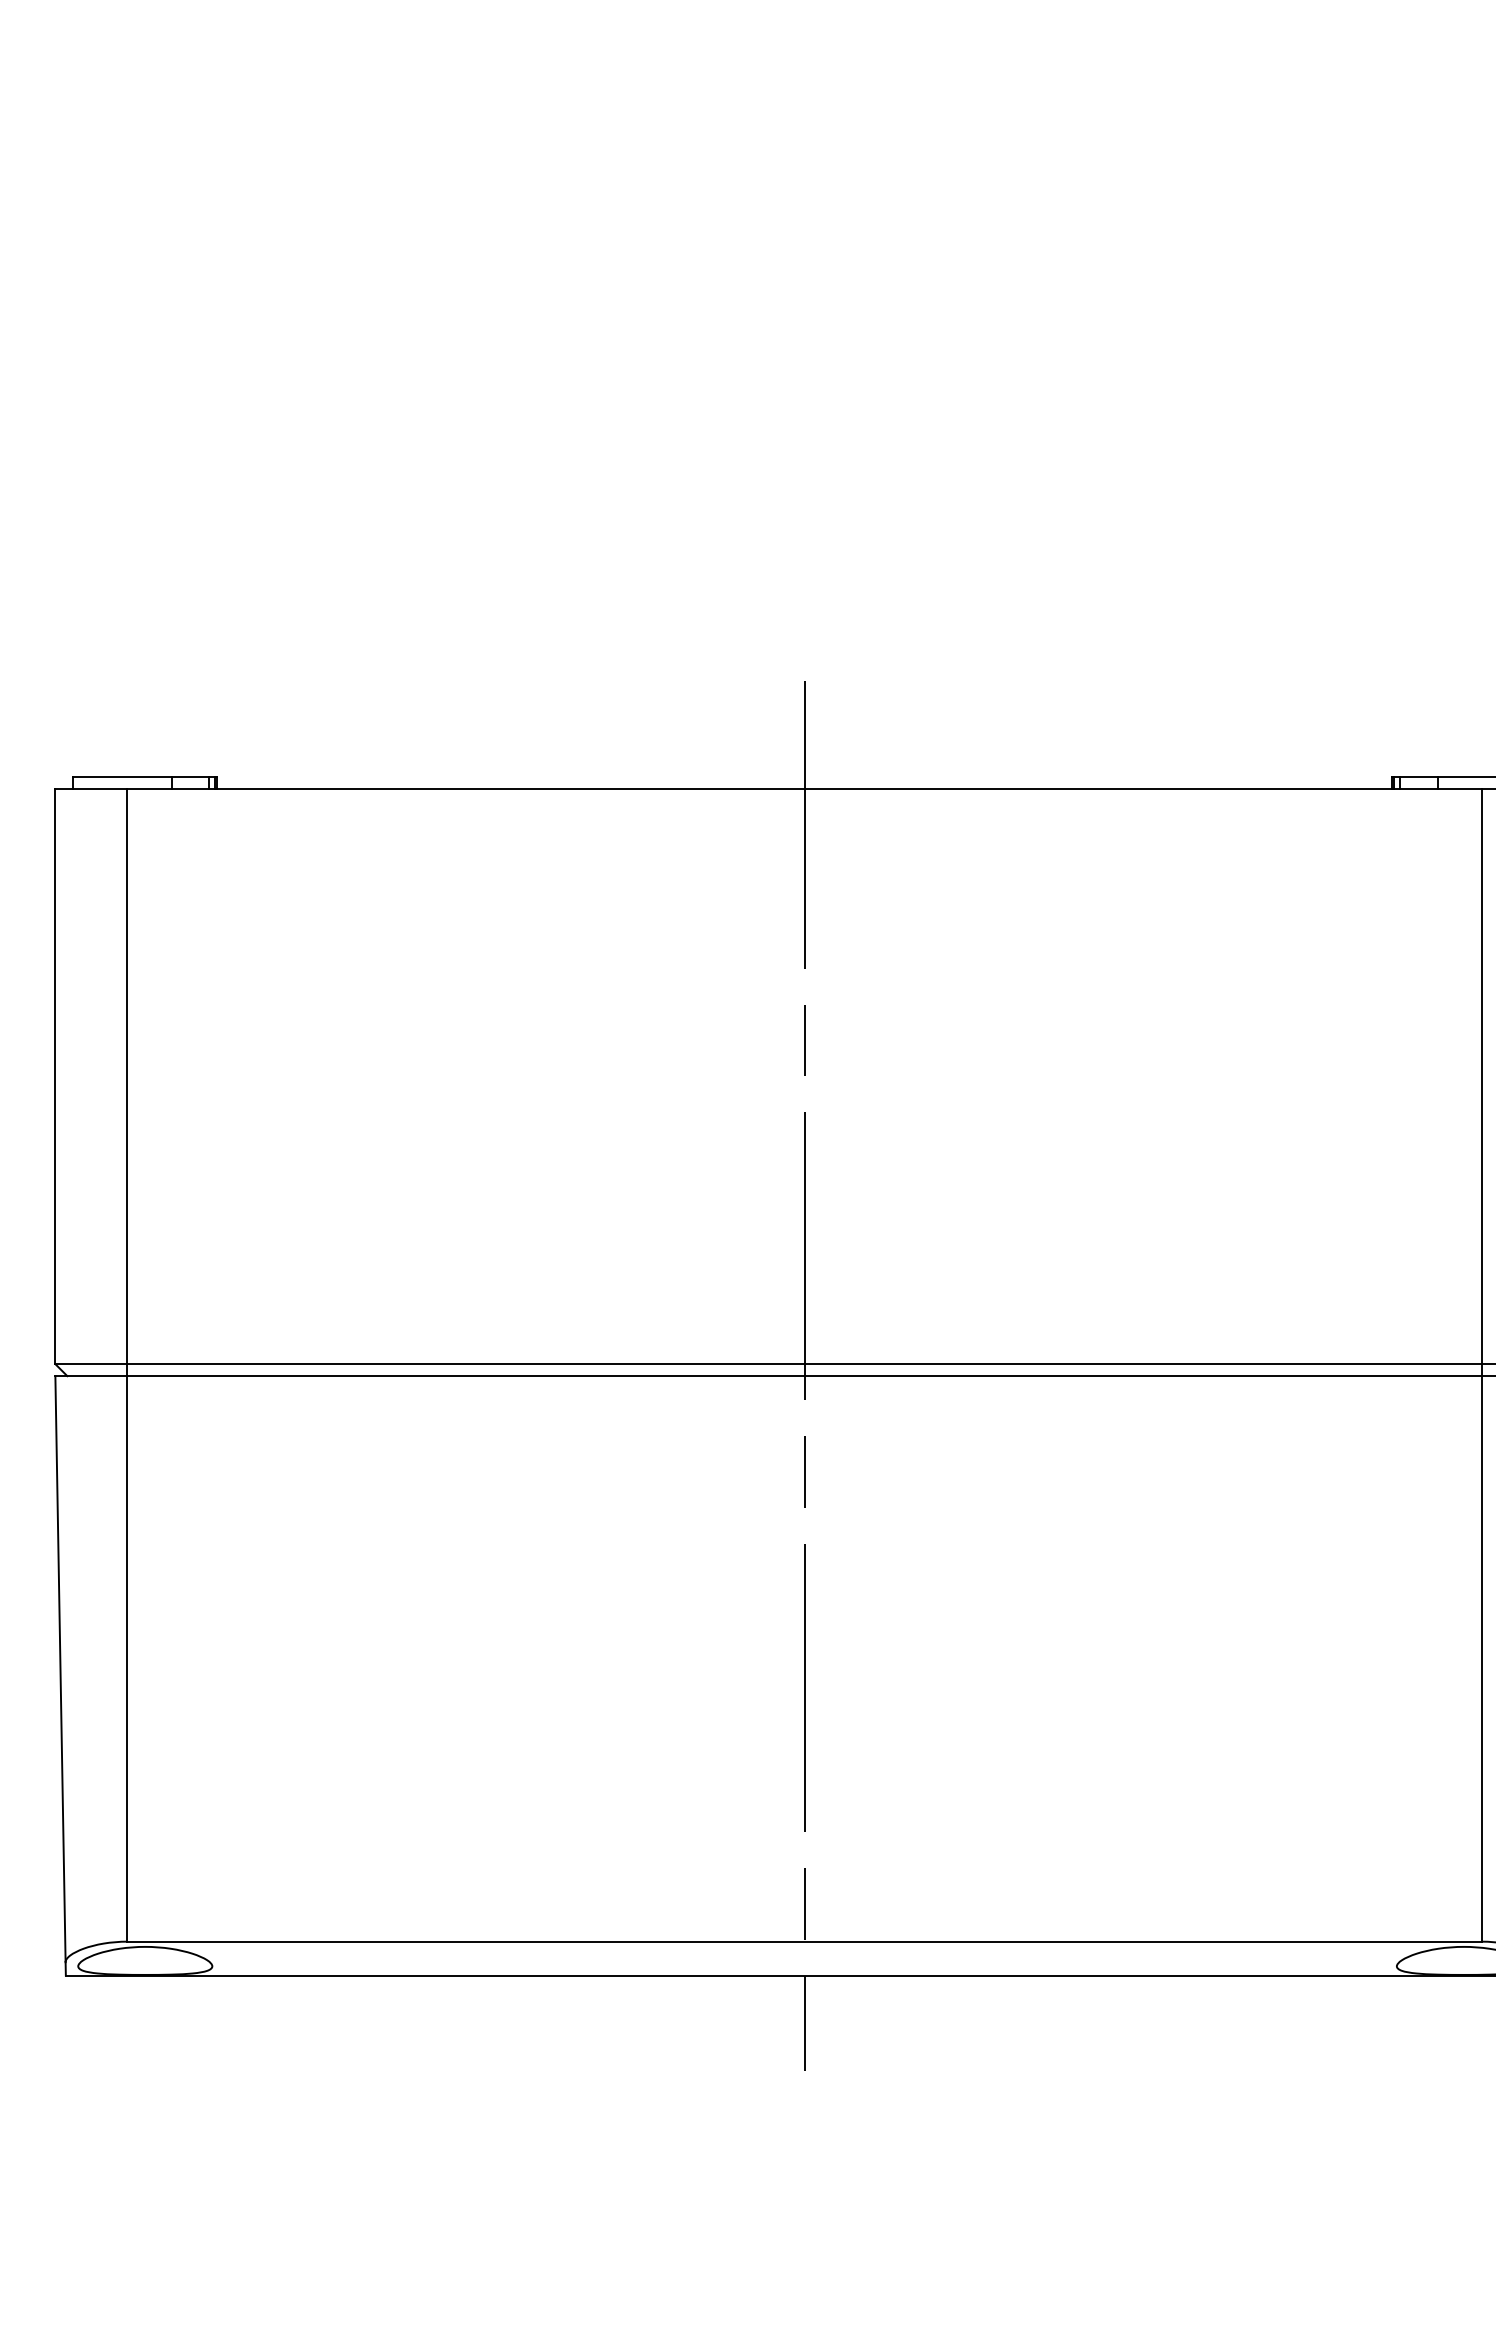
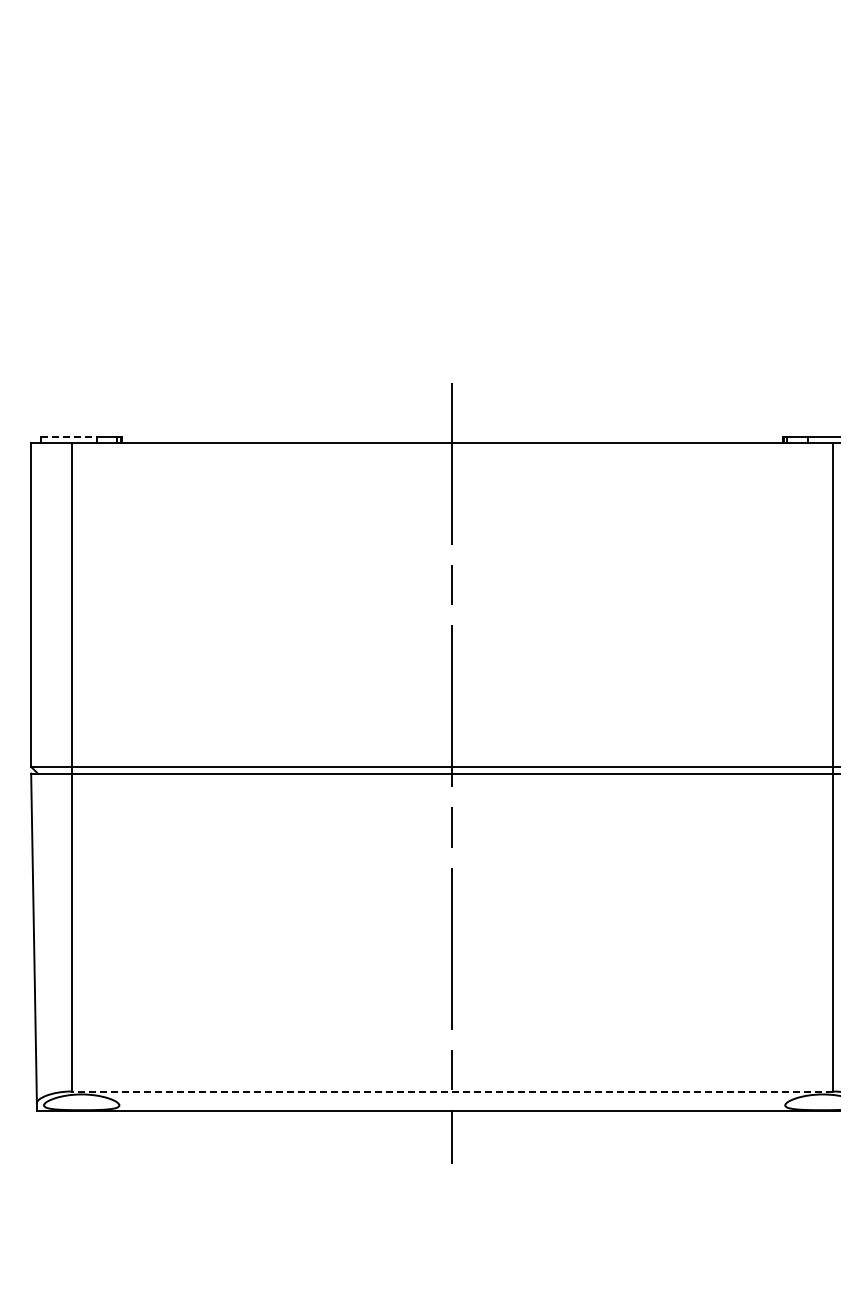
line: (121, 776) -> (68, 436), solid -> dashed
line: (804, 1941) -> (452, 1091), solid -> dashed

